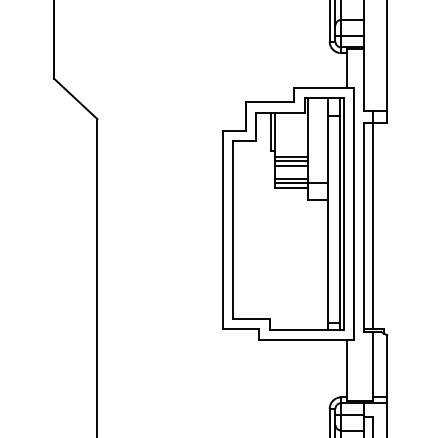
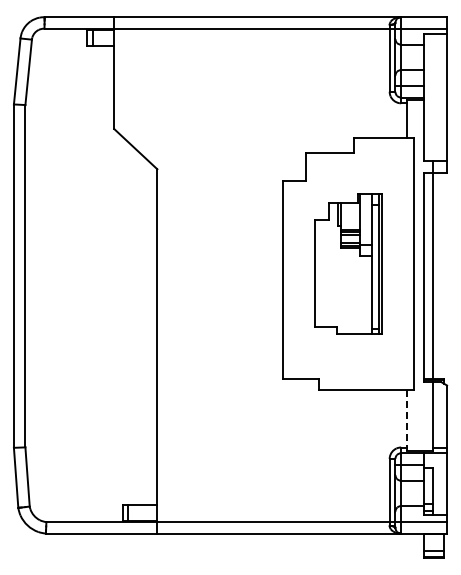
part: (288, 213) -> (348, 263), size x0.6
line: (346, 370) -> (406, 420), solid -> dashed

